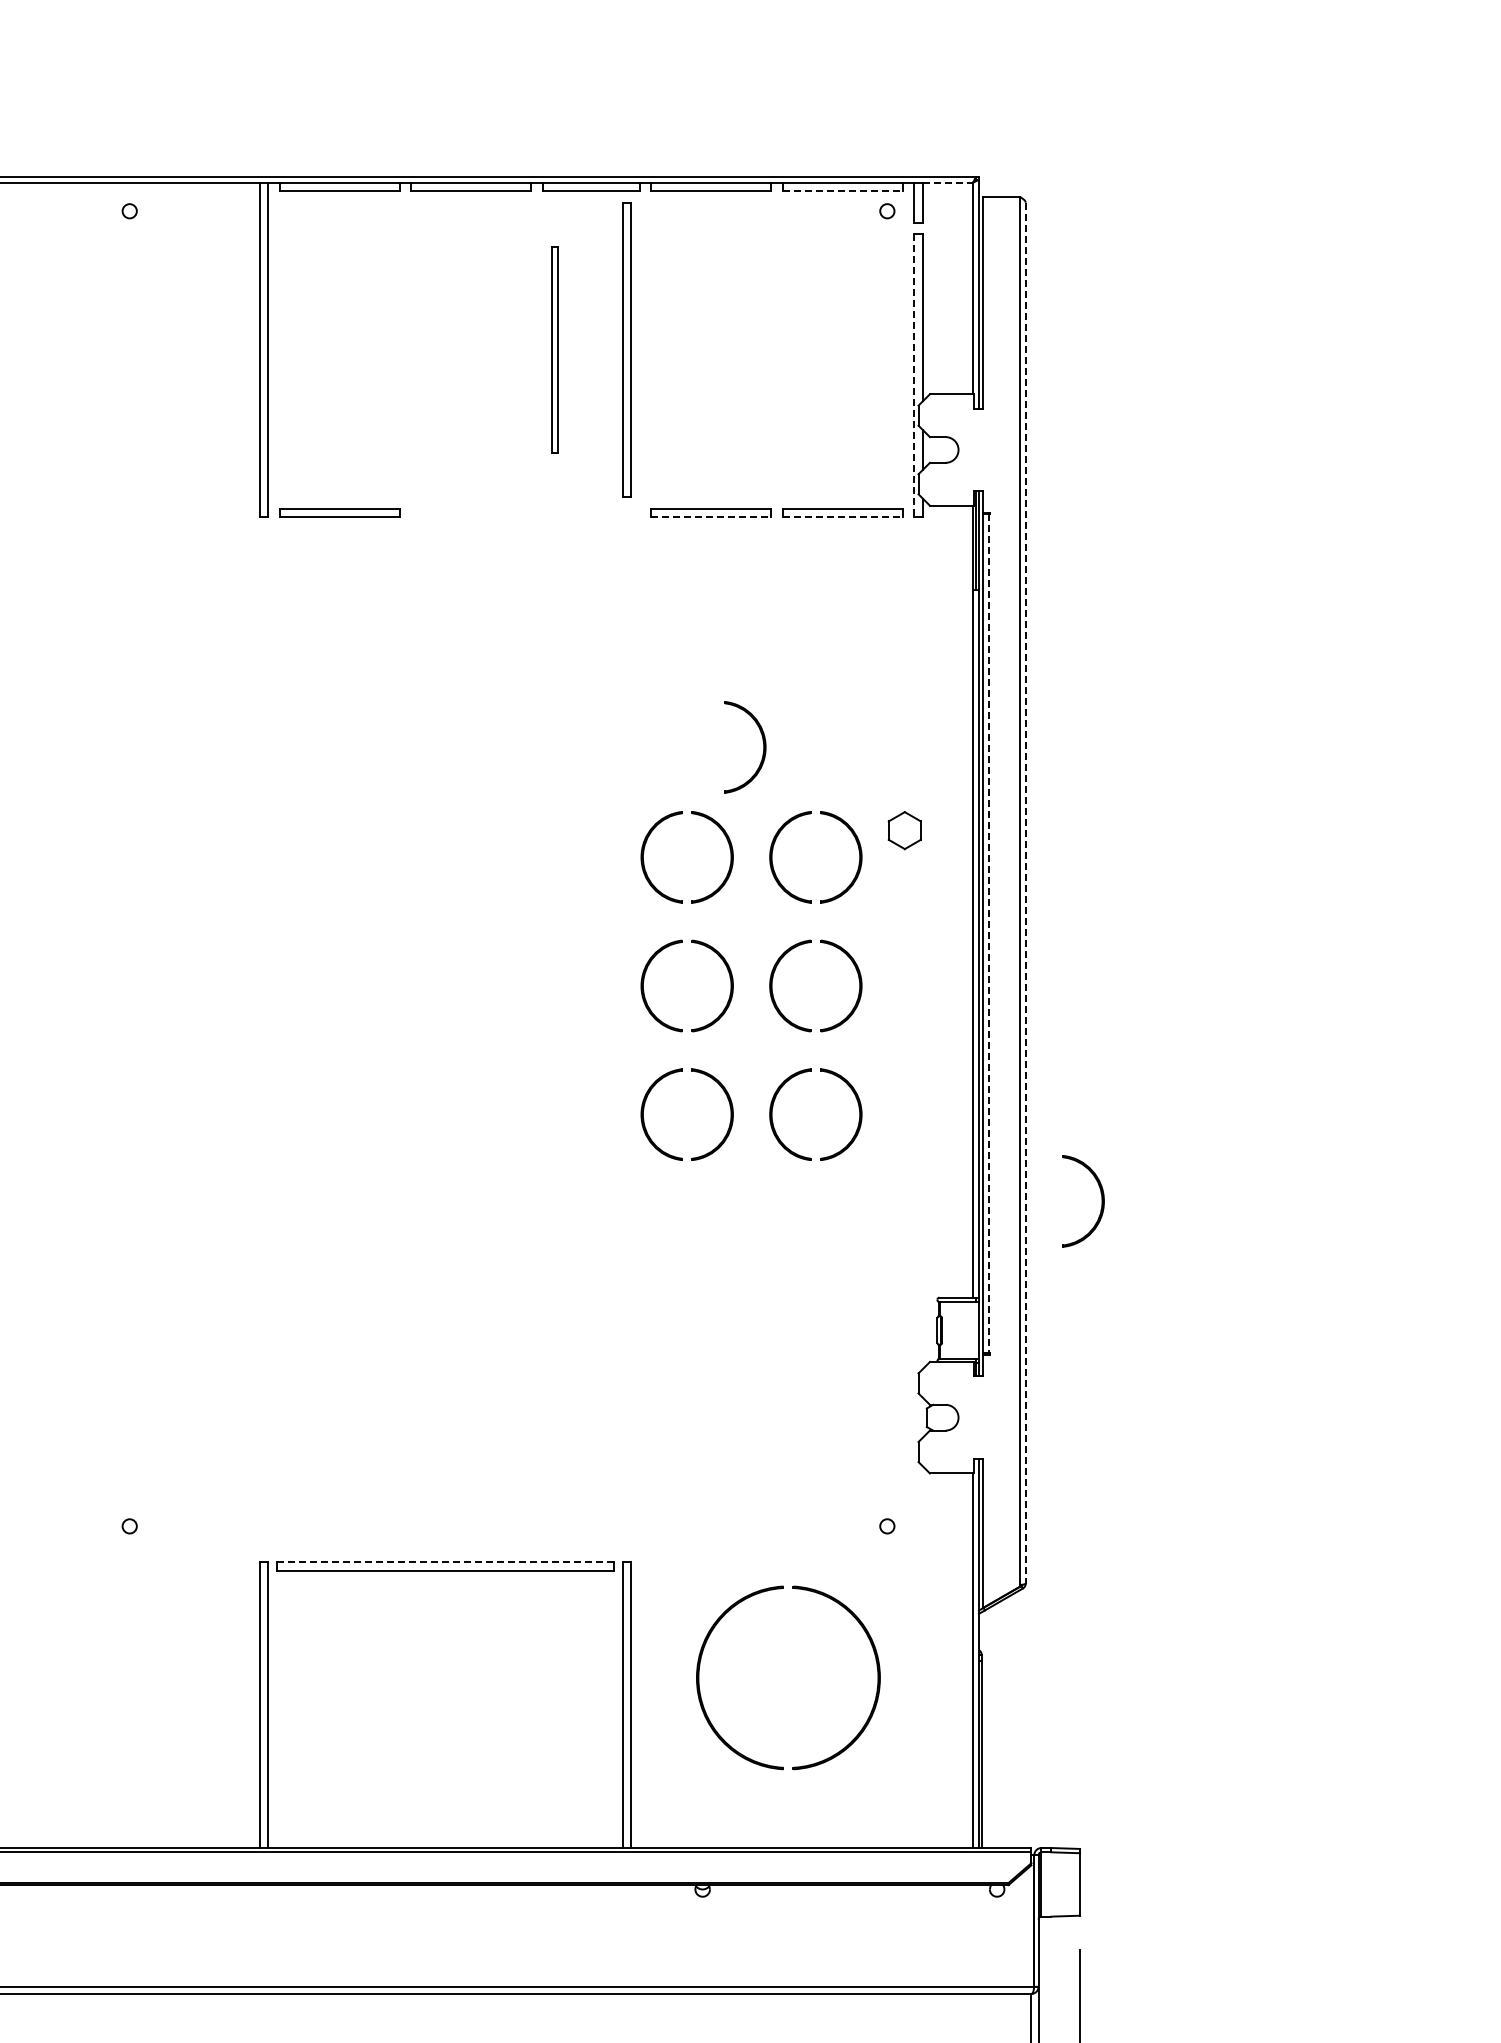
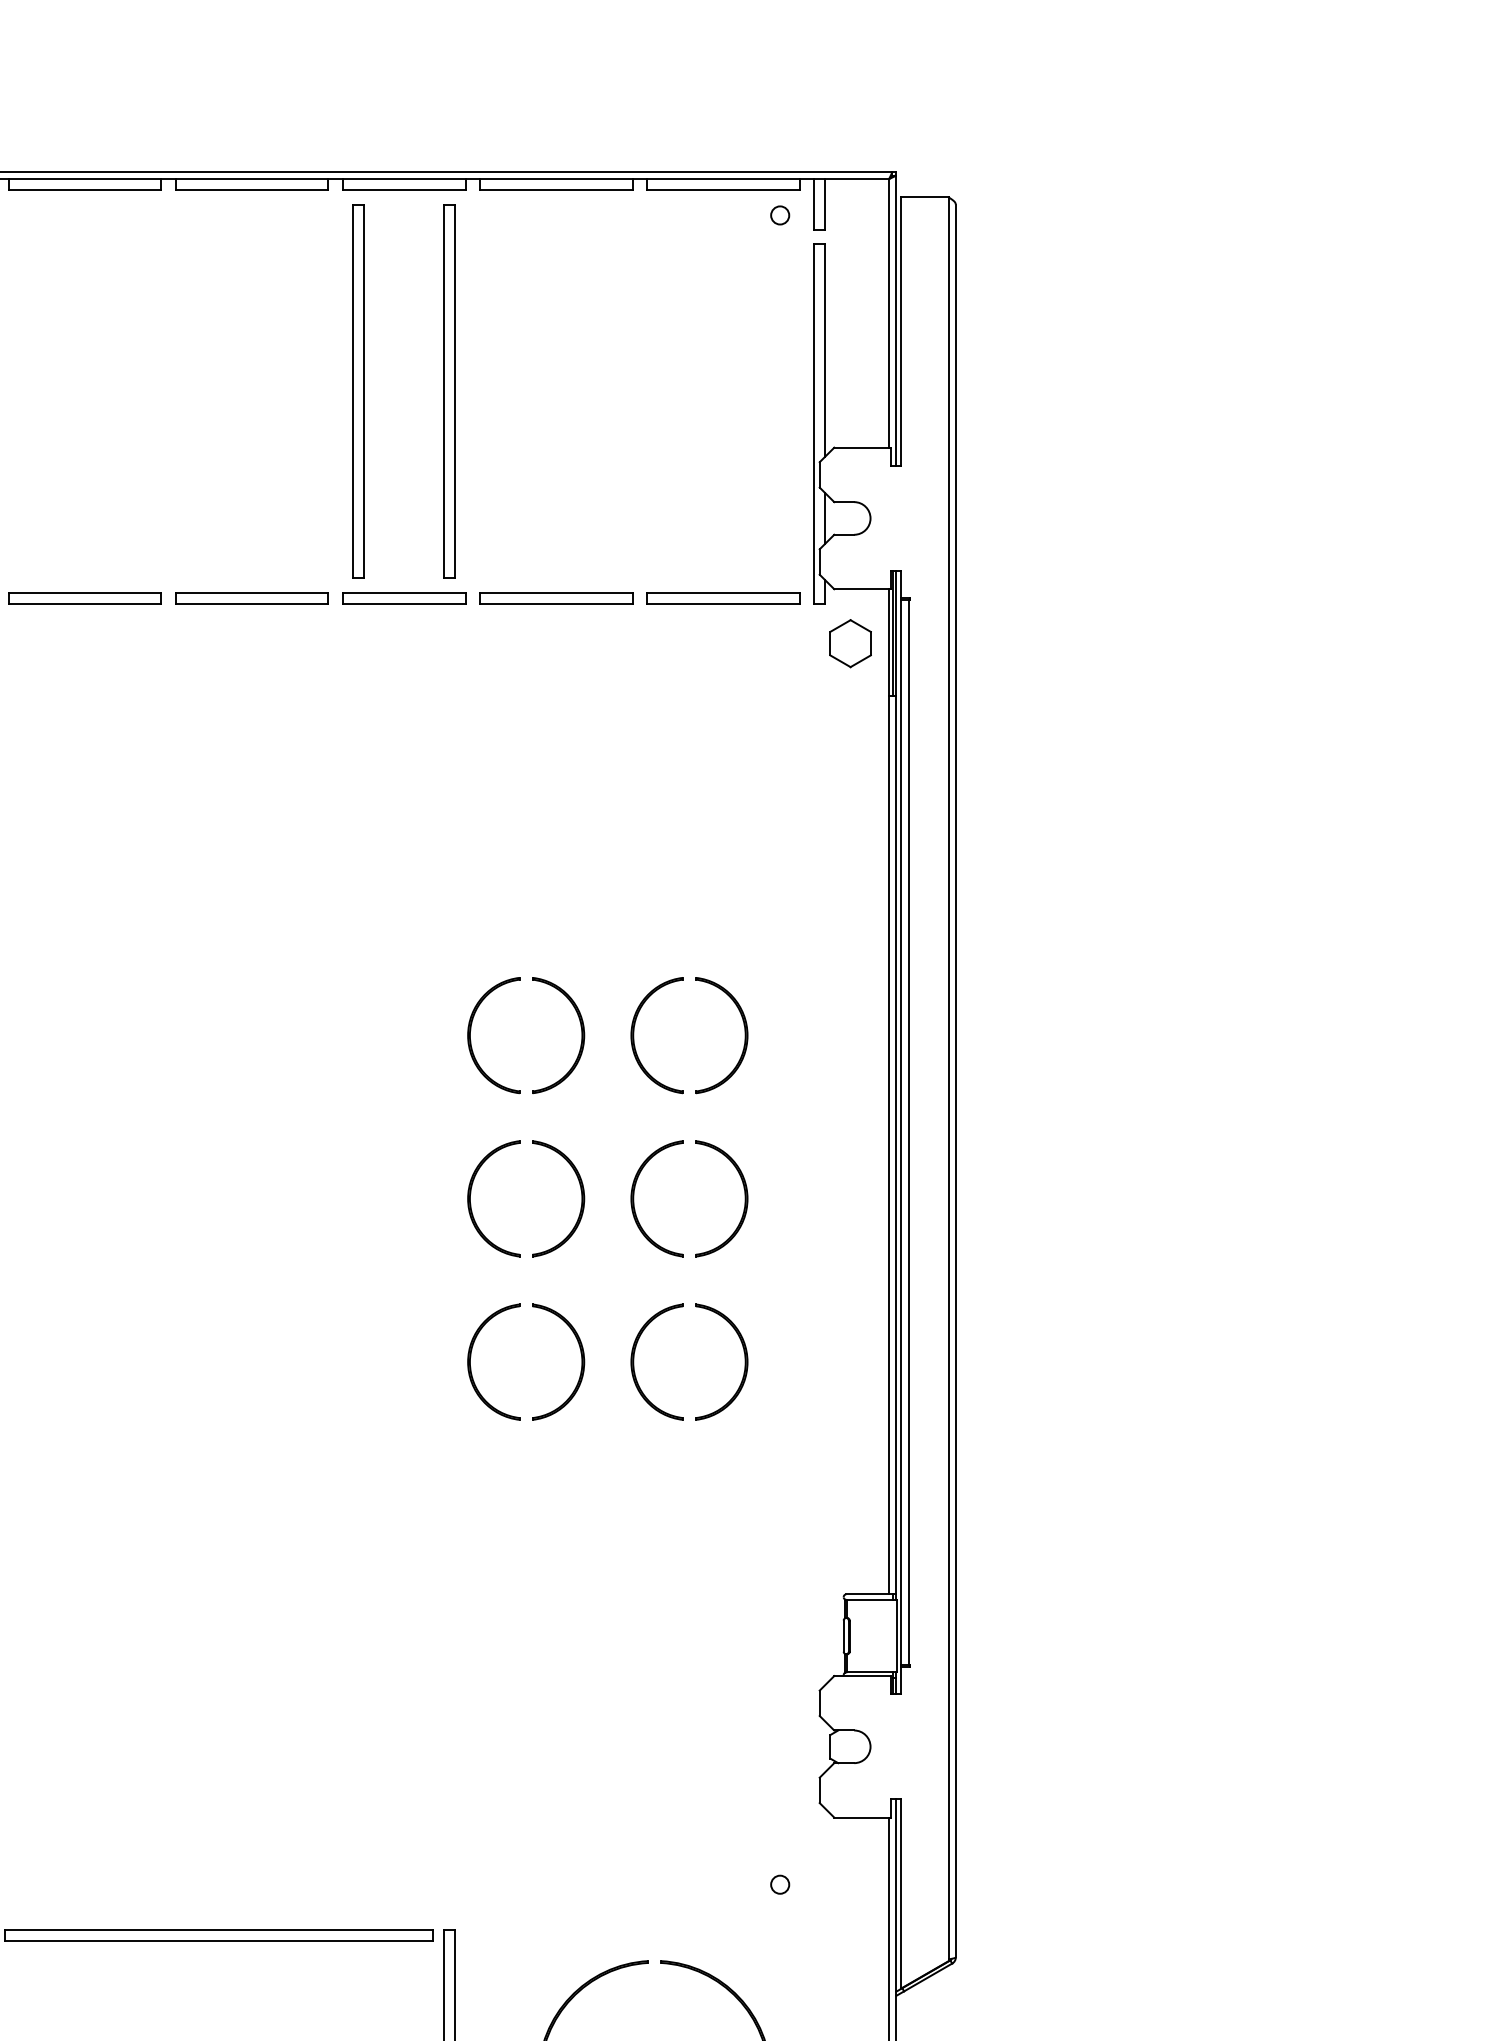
line: (948, 182) -> (857, 178), dashed -> solid
line: (843, 191) -> (724, 190), dashed -> solid
part: (555, 349) -> (358, 390), size x1.43
line: (914, 375) -> (814, 423), dashed -> solid
part: (470, 512) -> (251, 597), added
part: (591, 512) -> (404, 597), added
line: (711, 517) -> (556, 604), dashed -> solid
line: (843, 517) -> (724, 604), dashed -> solid
part: (763, 747) -> (622, 896), removed
part: (904, 830) -> (850, 643), moved
line: (1025, 893) -> (955, 1081), dashed -> solid
line: (988, 933) -> (908, 1132), dashed -> solid
part: (1101, 1201) -> (1051, 1472), removed
line: (445, 1562) -> (219, 1930), dashed -> solid

